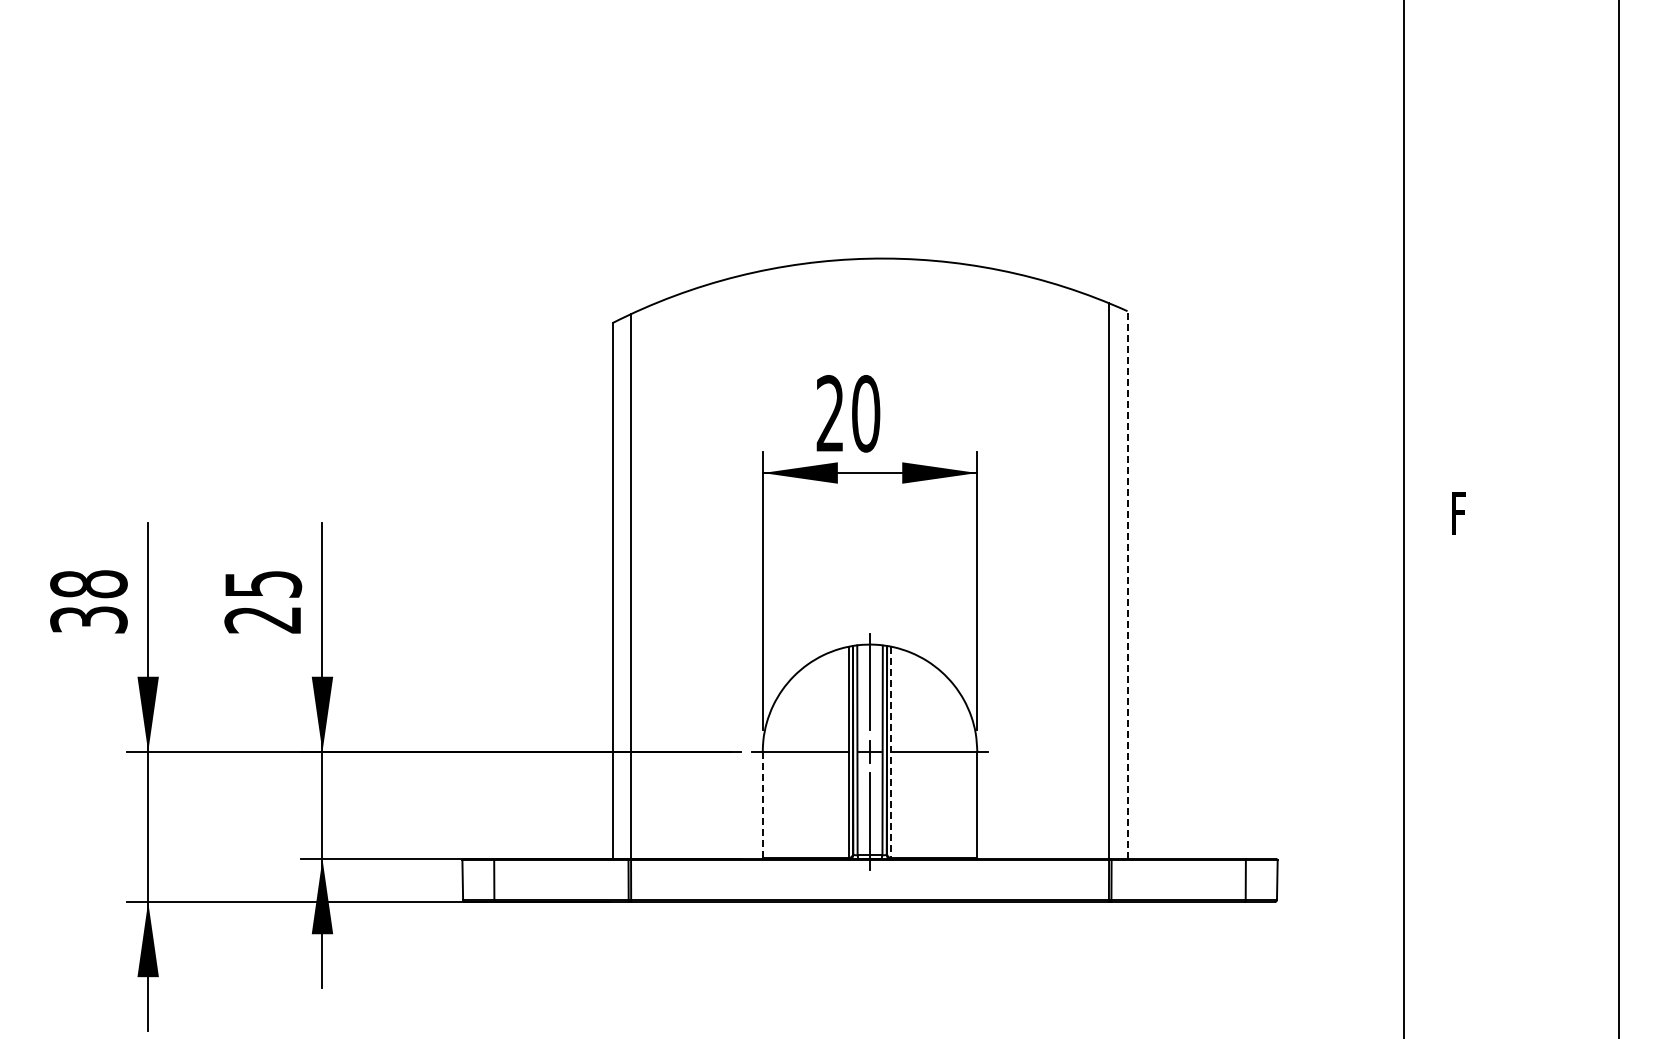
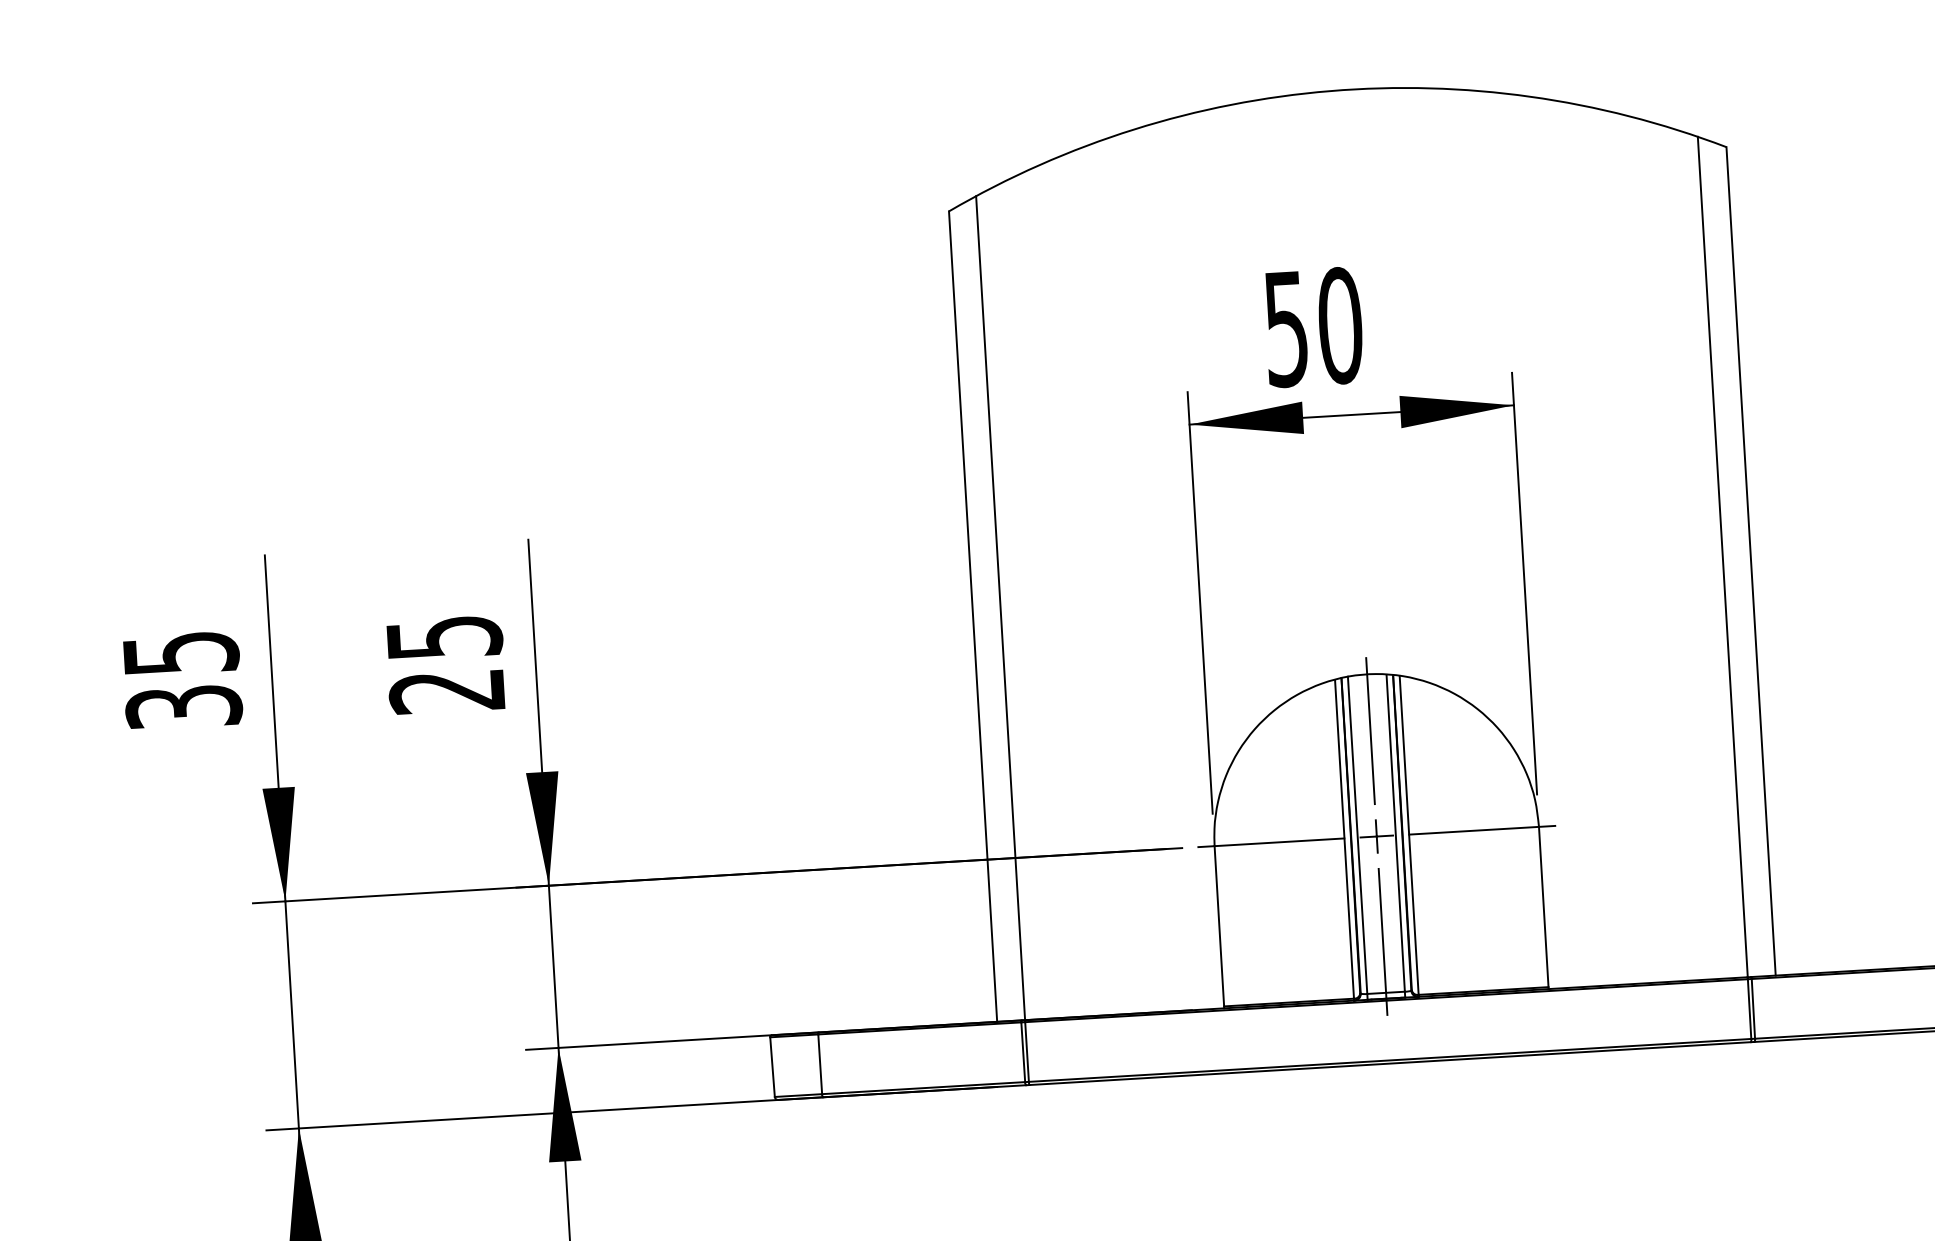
text: (829, 413) -> (1285, 328), 20 -> 50
text: (88, 584) -> (180, 653), 38 -> 35
line: (1127, 585) -> (1751, 561), dashed -> solid
line: (891, 752) -> (1409, 835), dashed -> solid
line: (762, 805) -> (1219, 927), dashed -> solid

